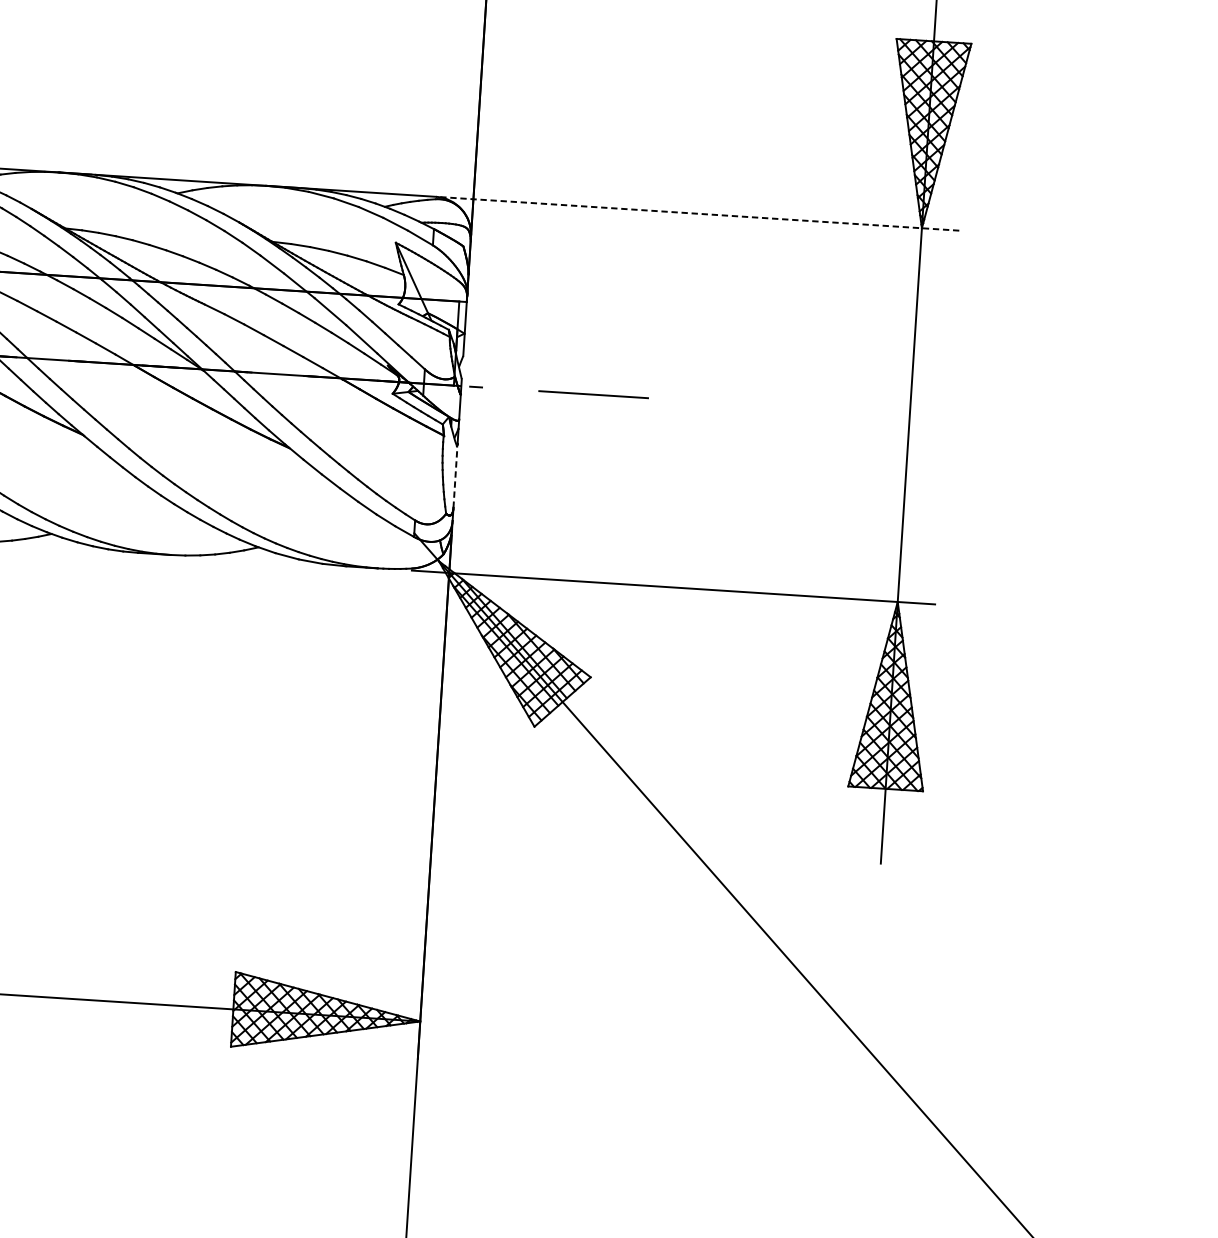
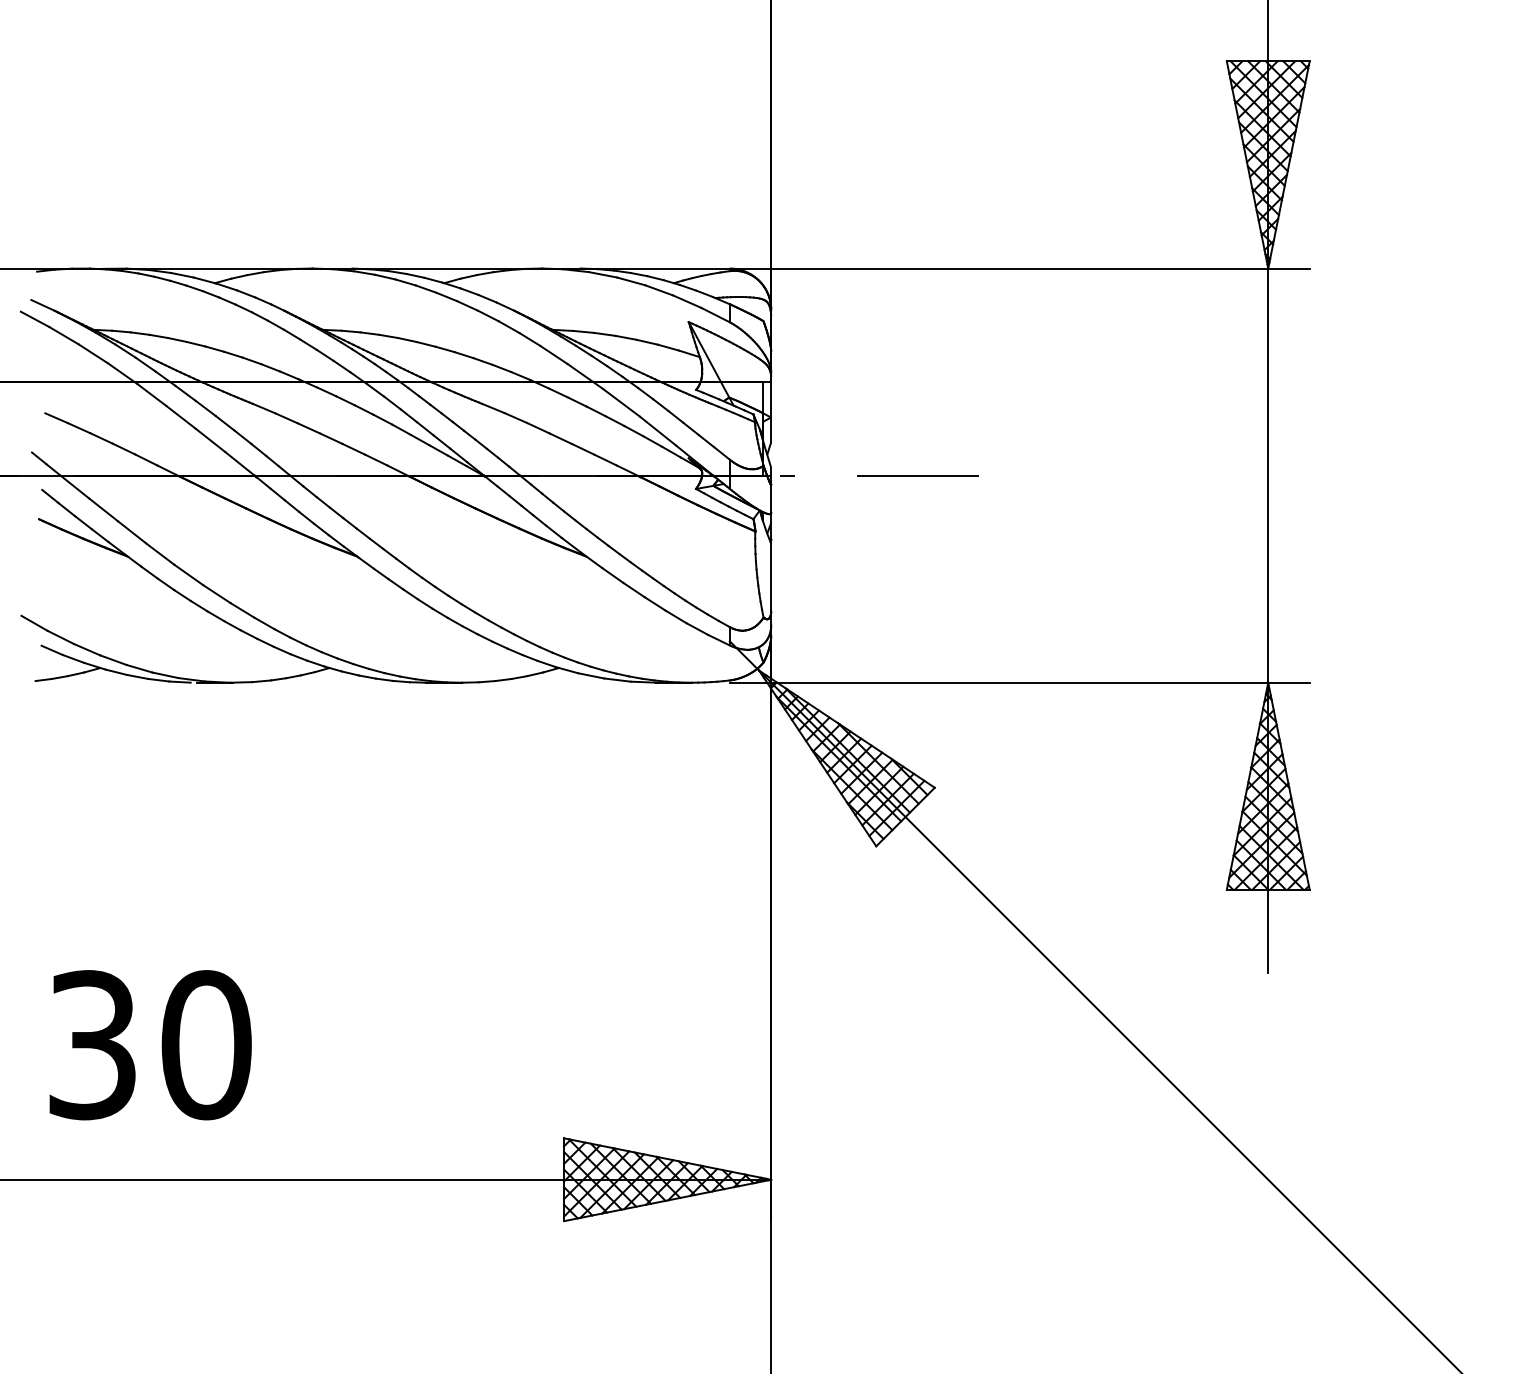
line: (697, 213) -> (1019, 268), dashed -> solid
line: (455, 477) -> (771, 576), dashed -> solid

